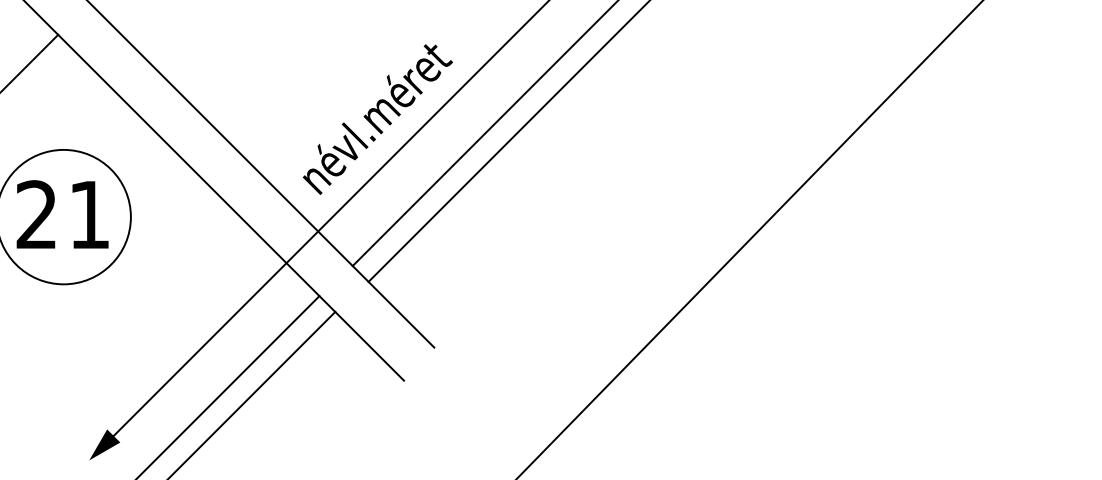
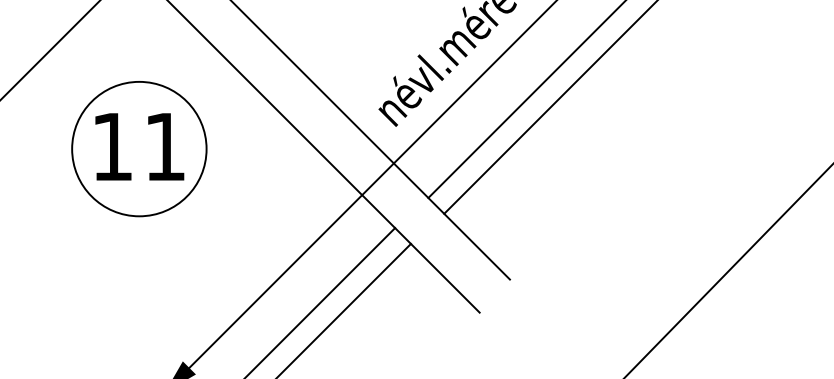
text: (35, 214) -> (111, 146), 21 -> 11

